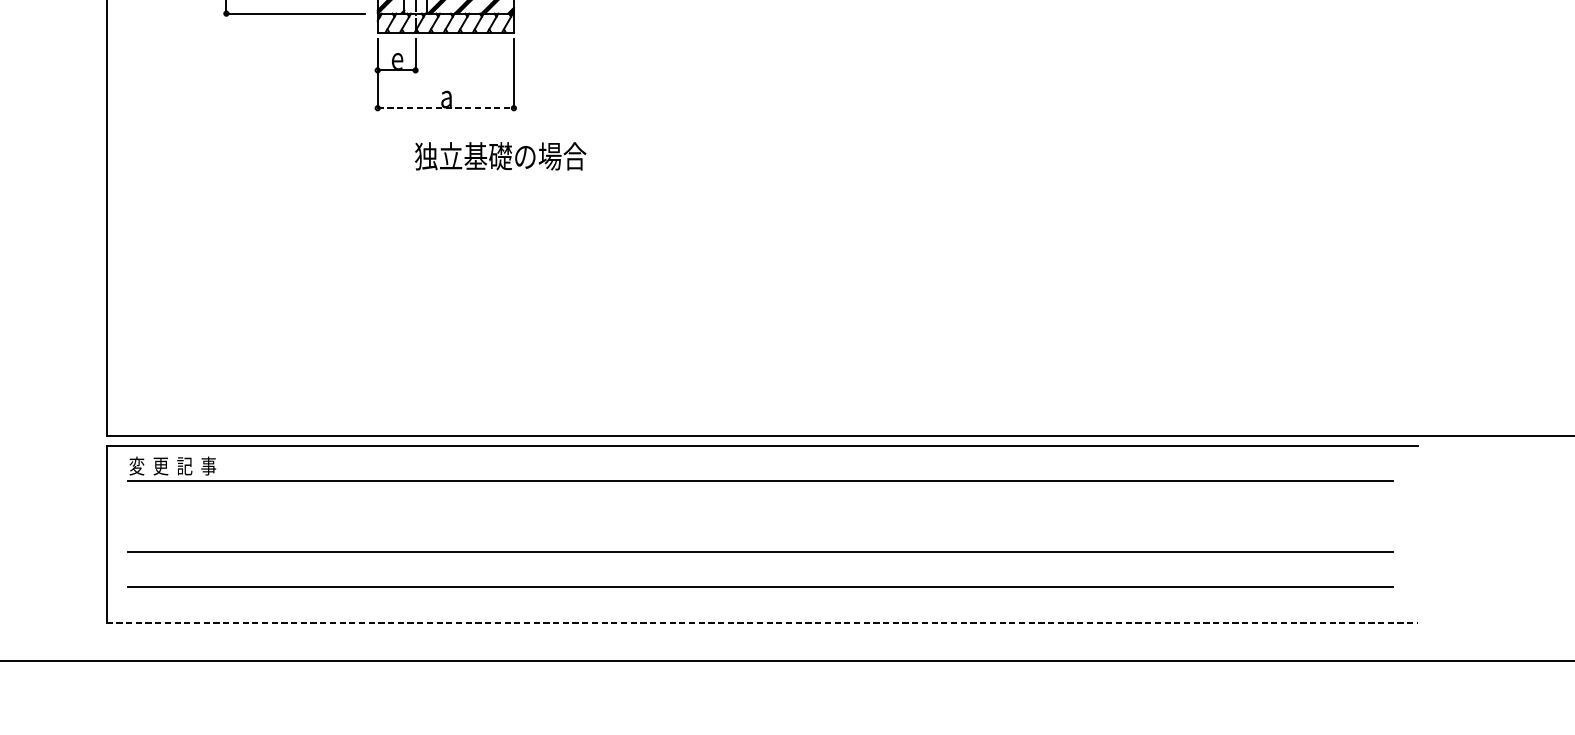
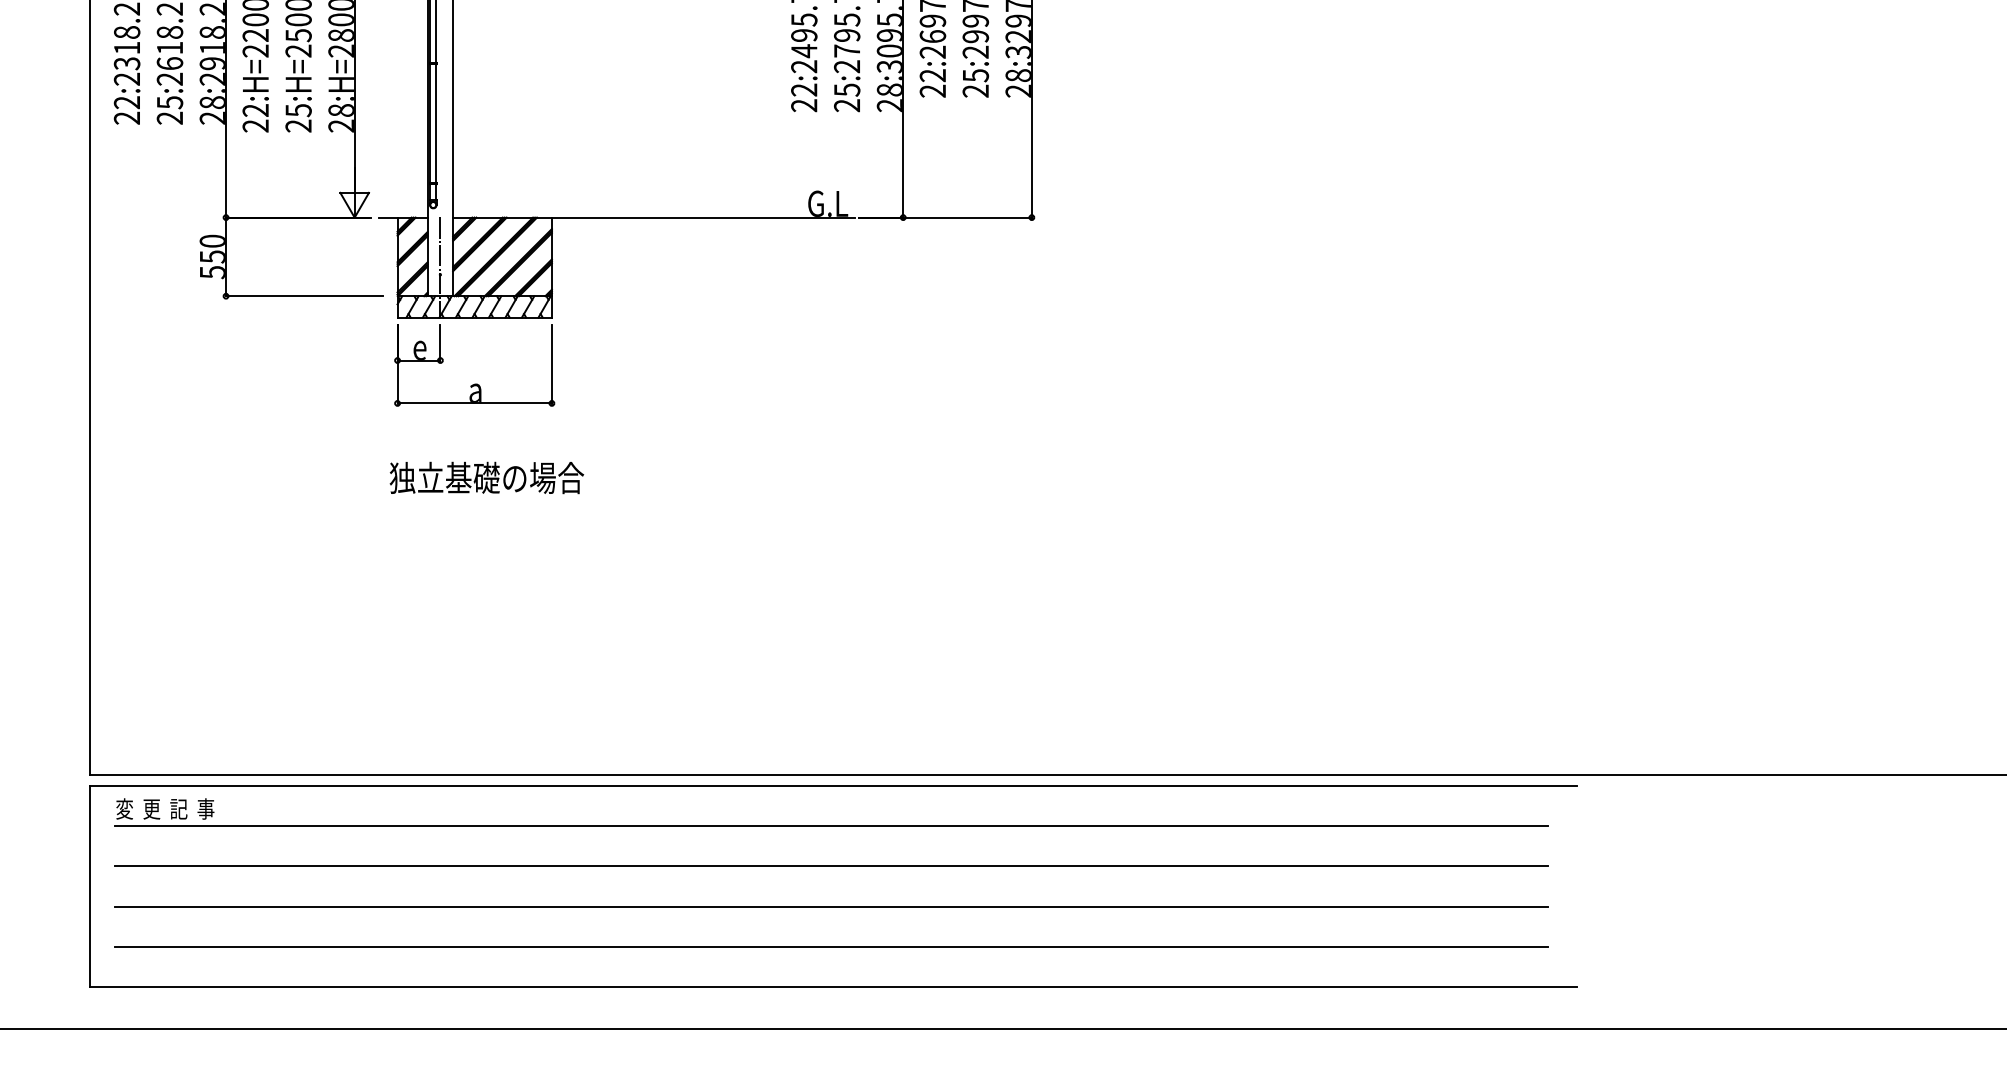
line: (446, 108) -> (475, 403), dashed -> solid
text: (500, 155) -> (486, 477), moved
line: (760, 516) -> (831, 866), added
line: (762, 622) -> (833, 986), dashed -> solid

